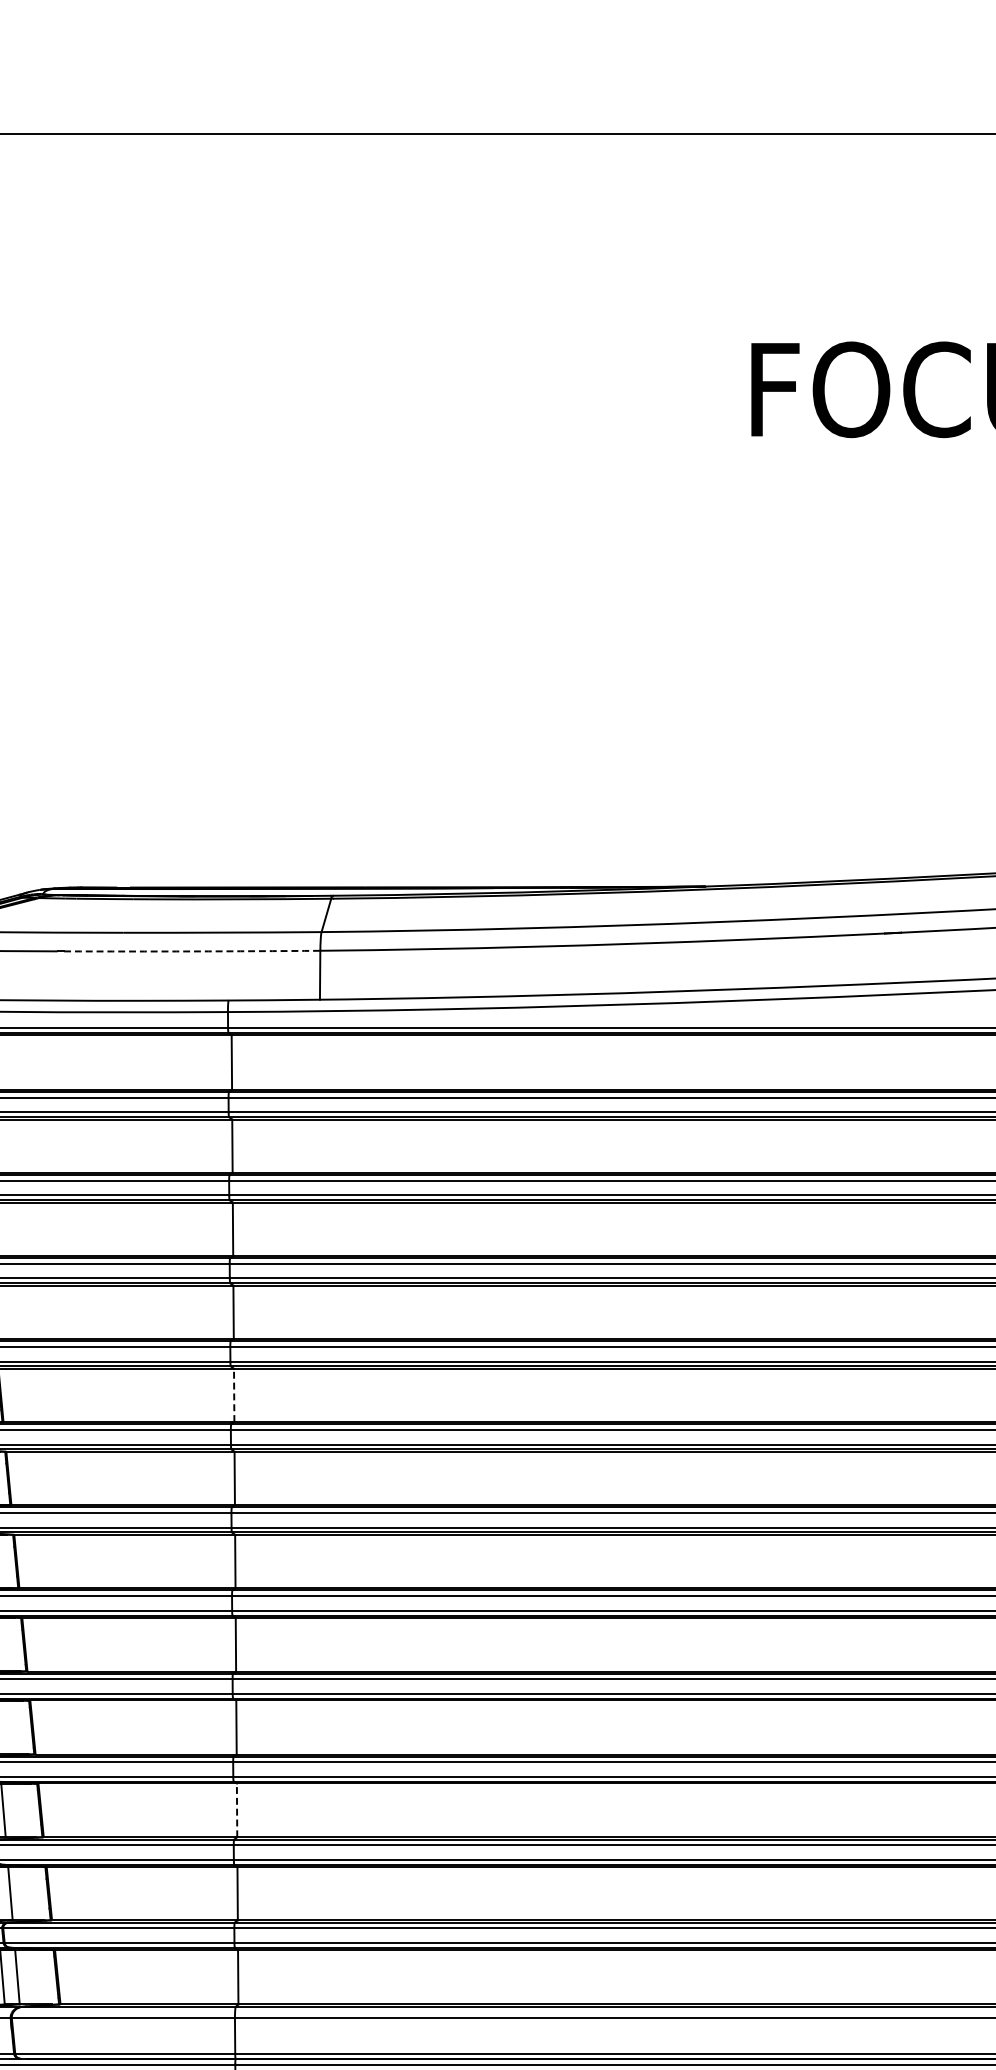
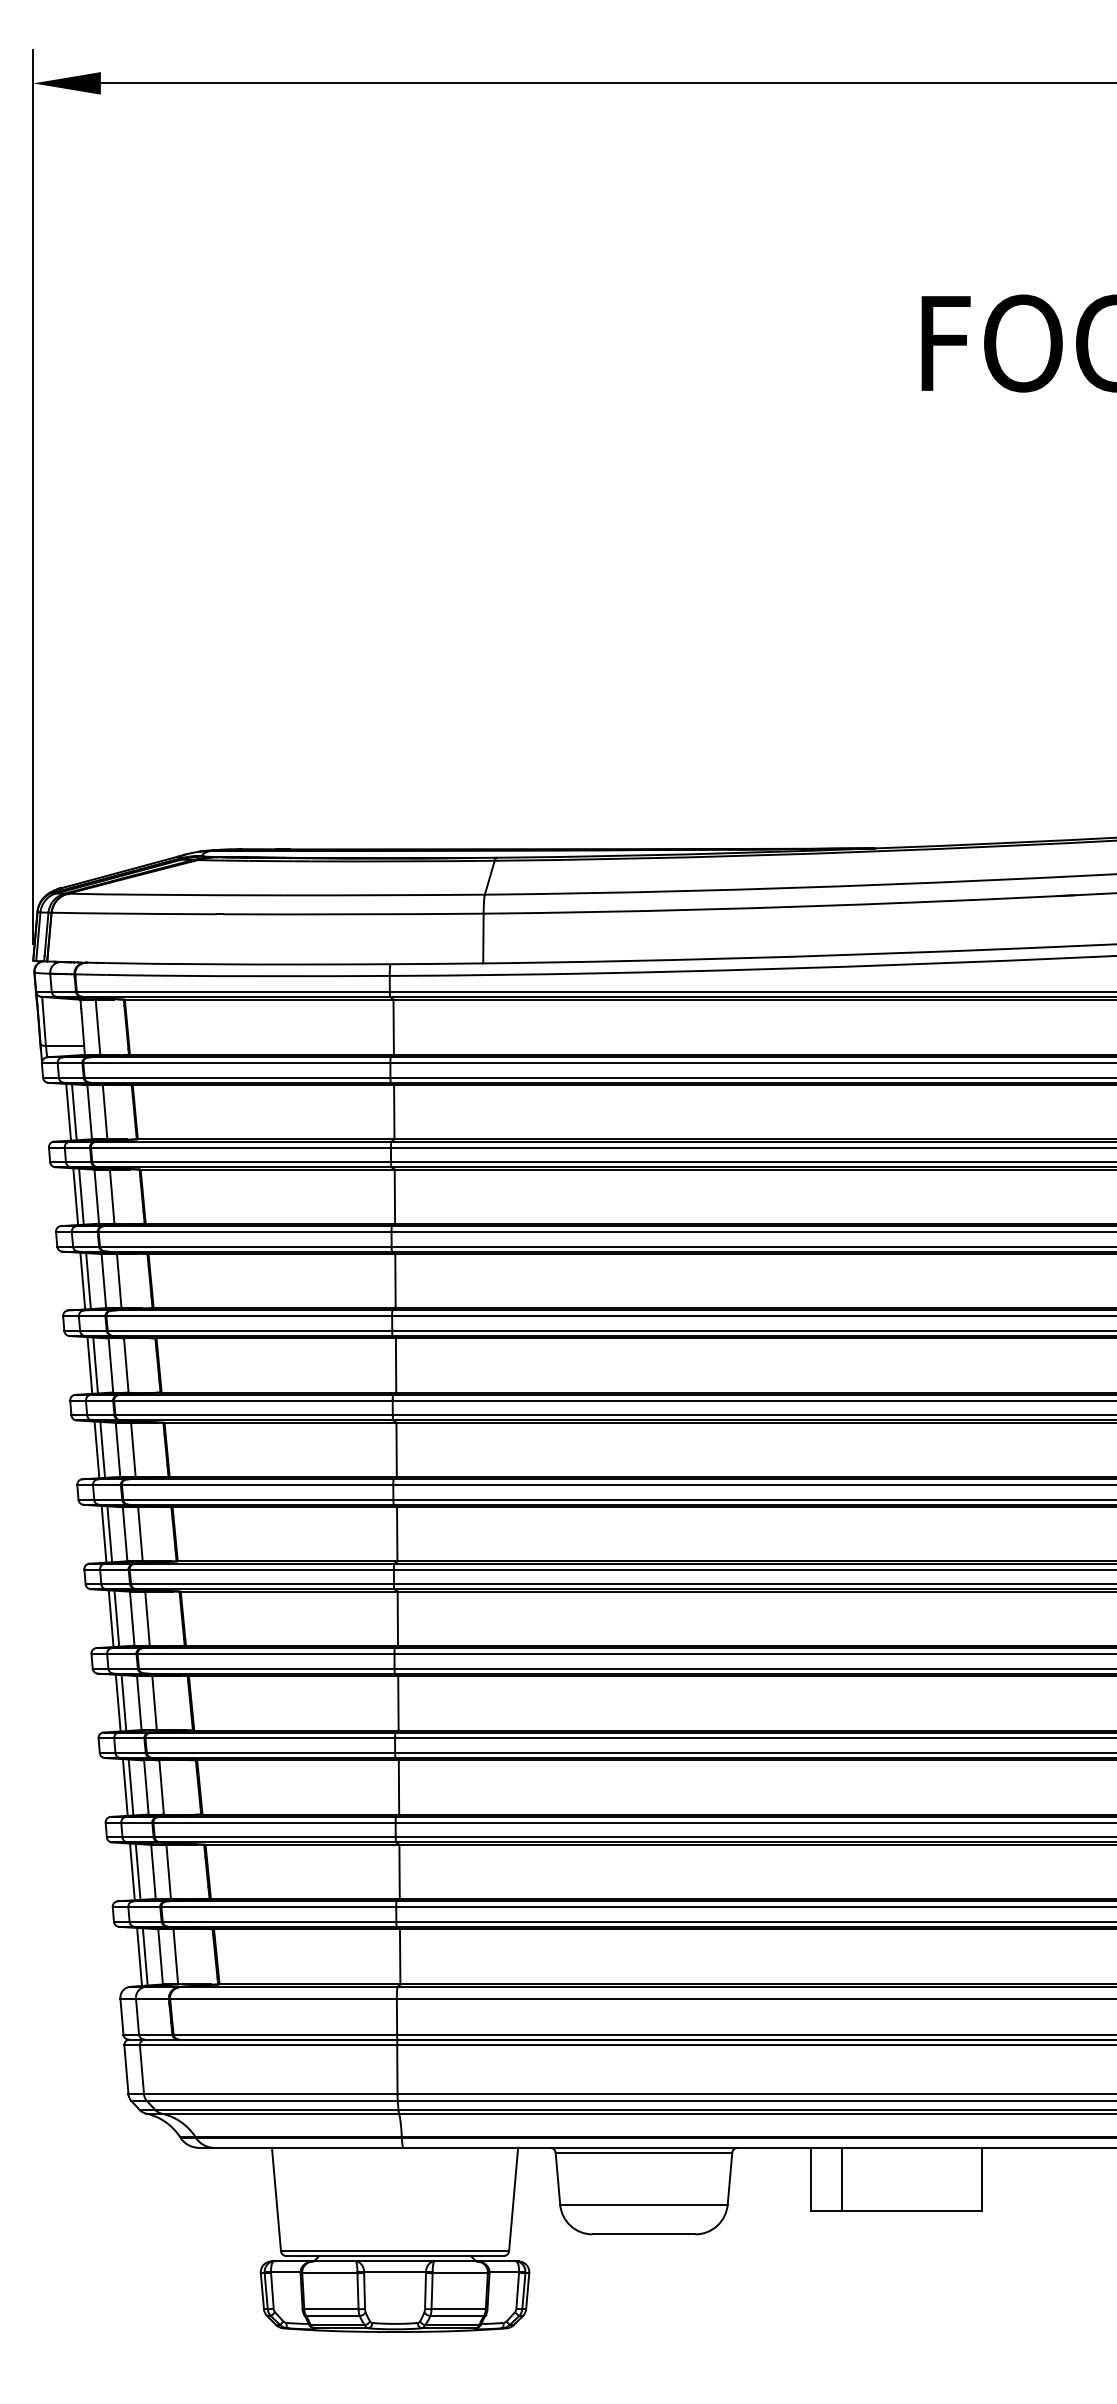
arc: (192, 951) -> (353, 914), dashed -> solid
line: (234, 1395) -> (396, 1365), dashed -> solid
line: (237, 1809) -> (399, 1786), dashed -> solid

